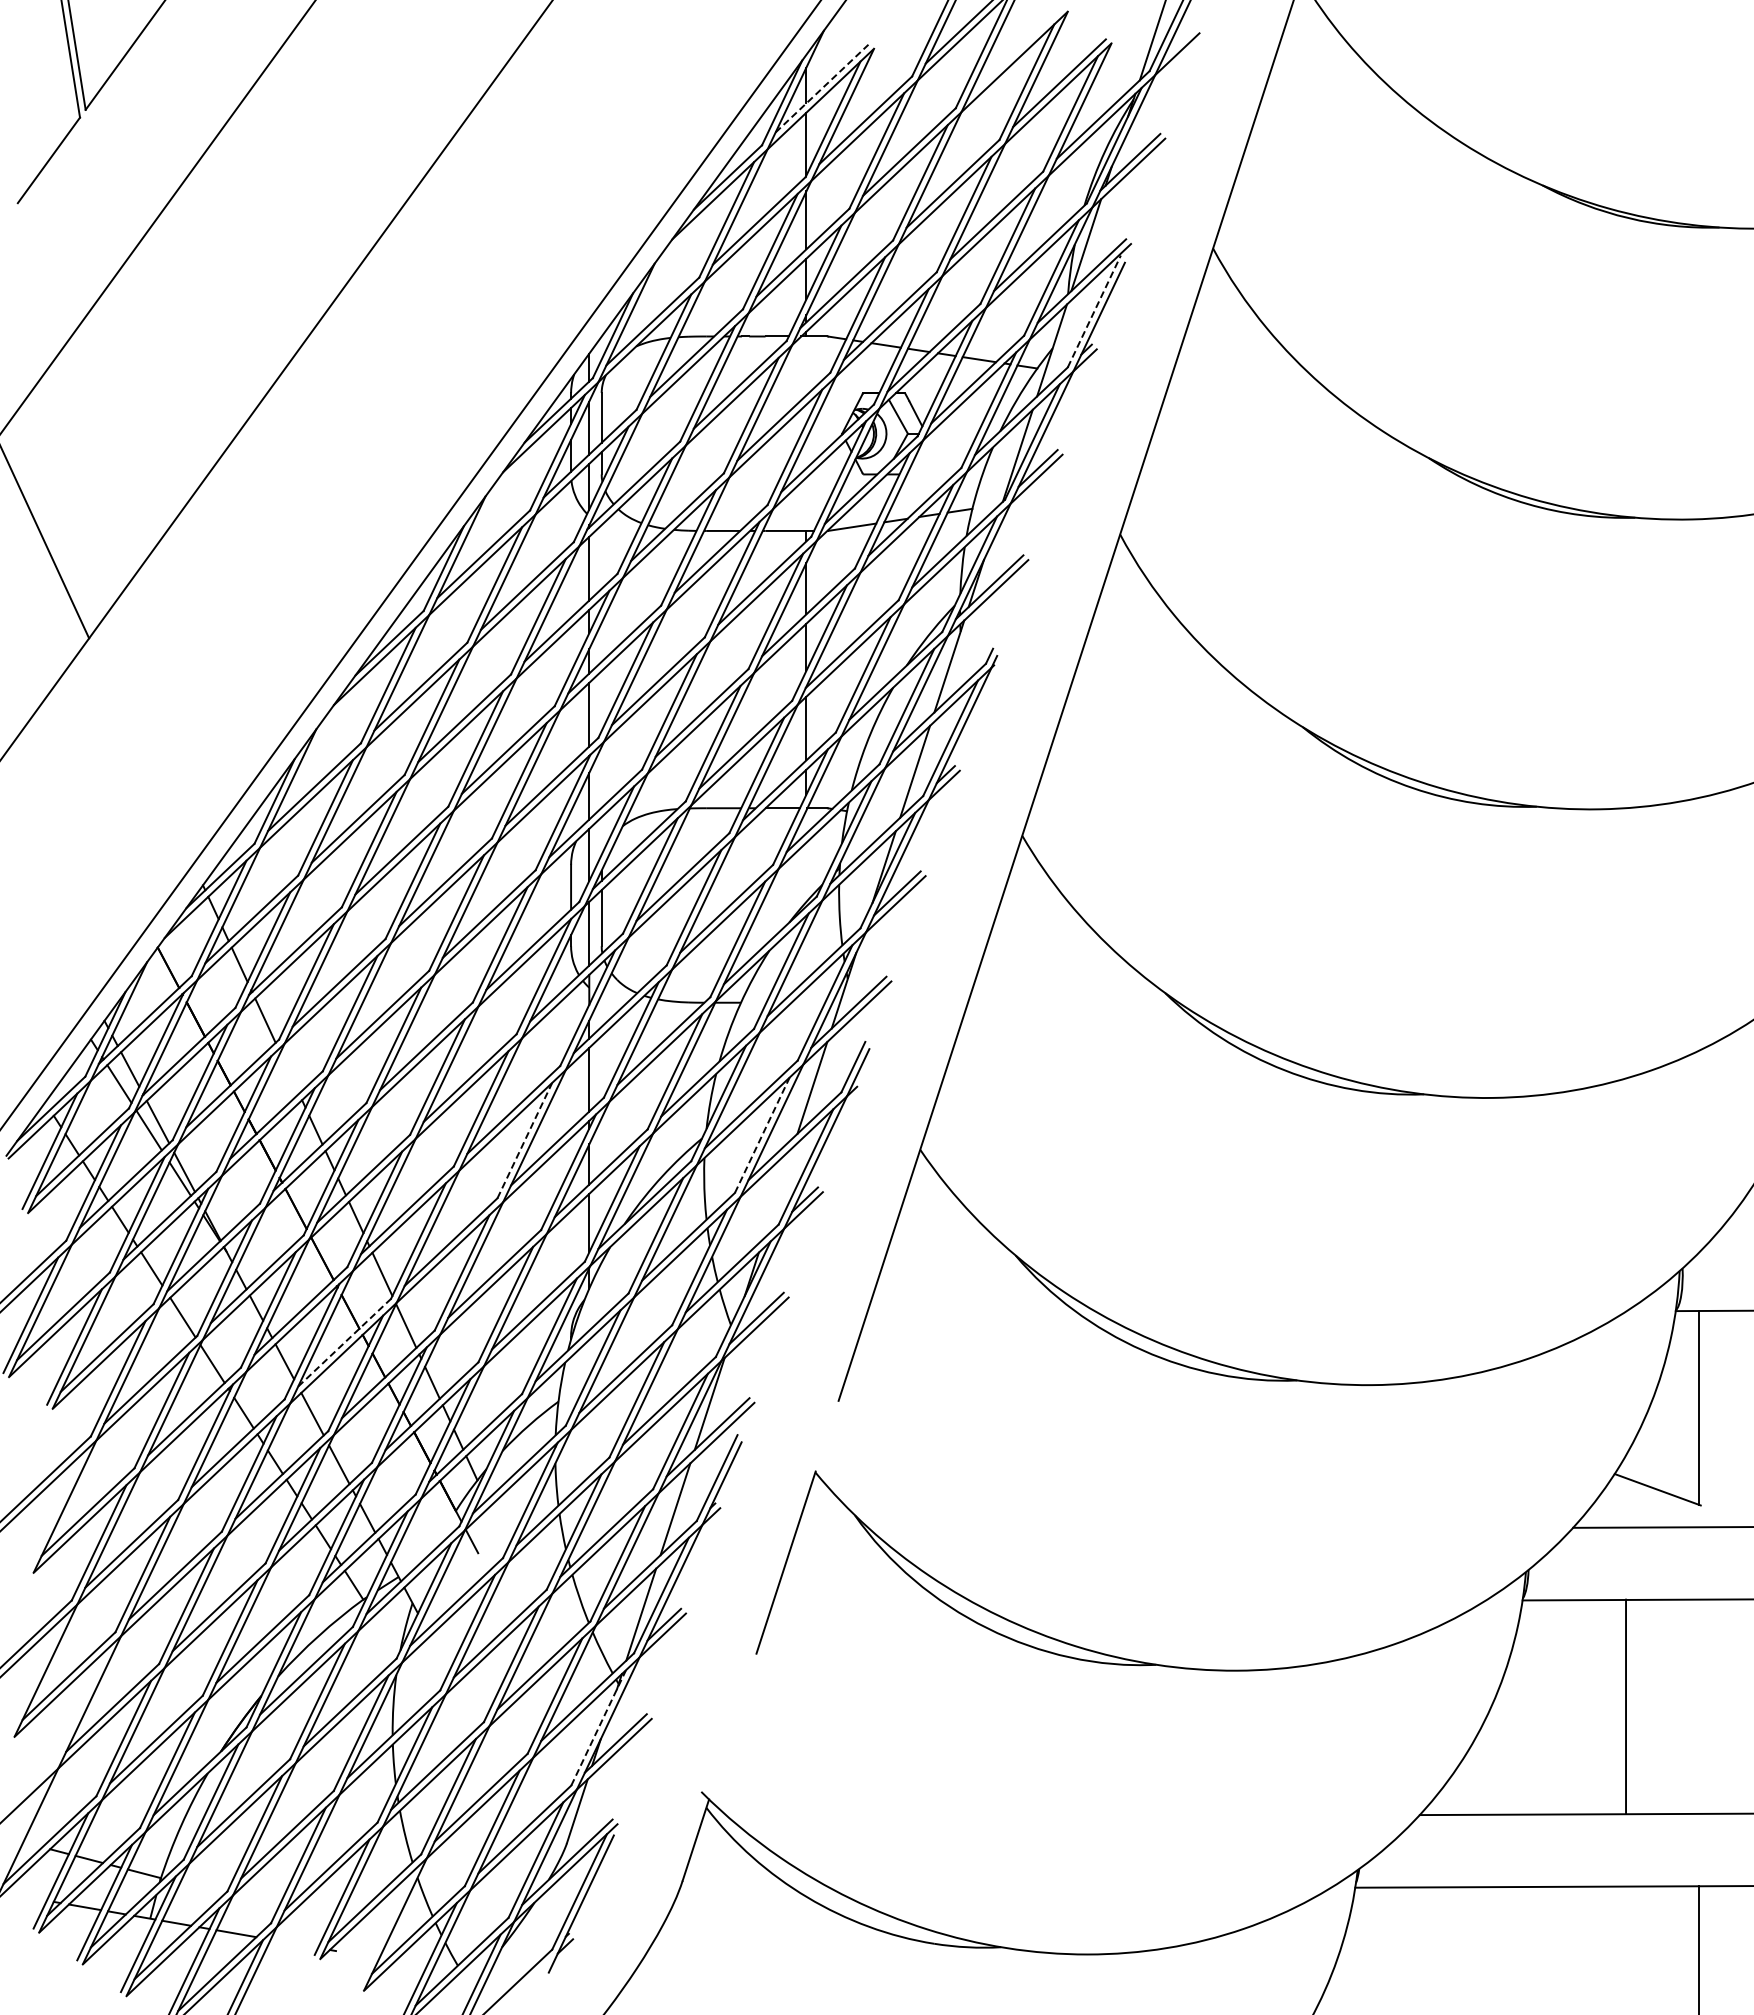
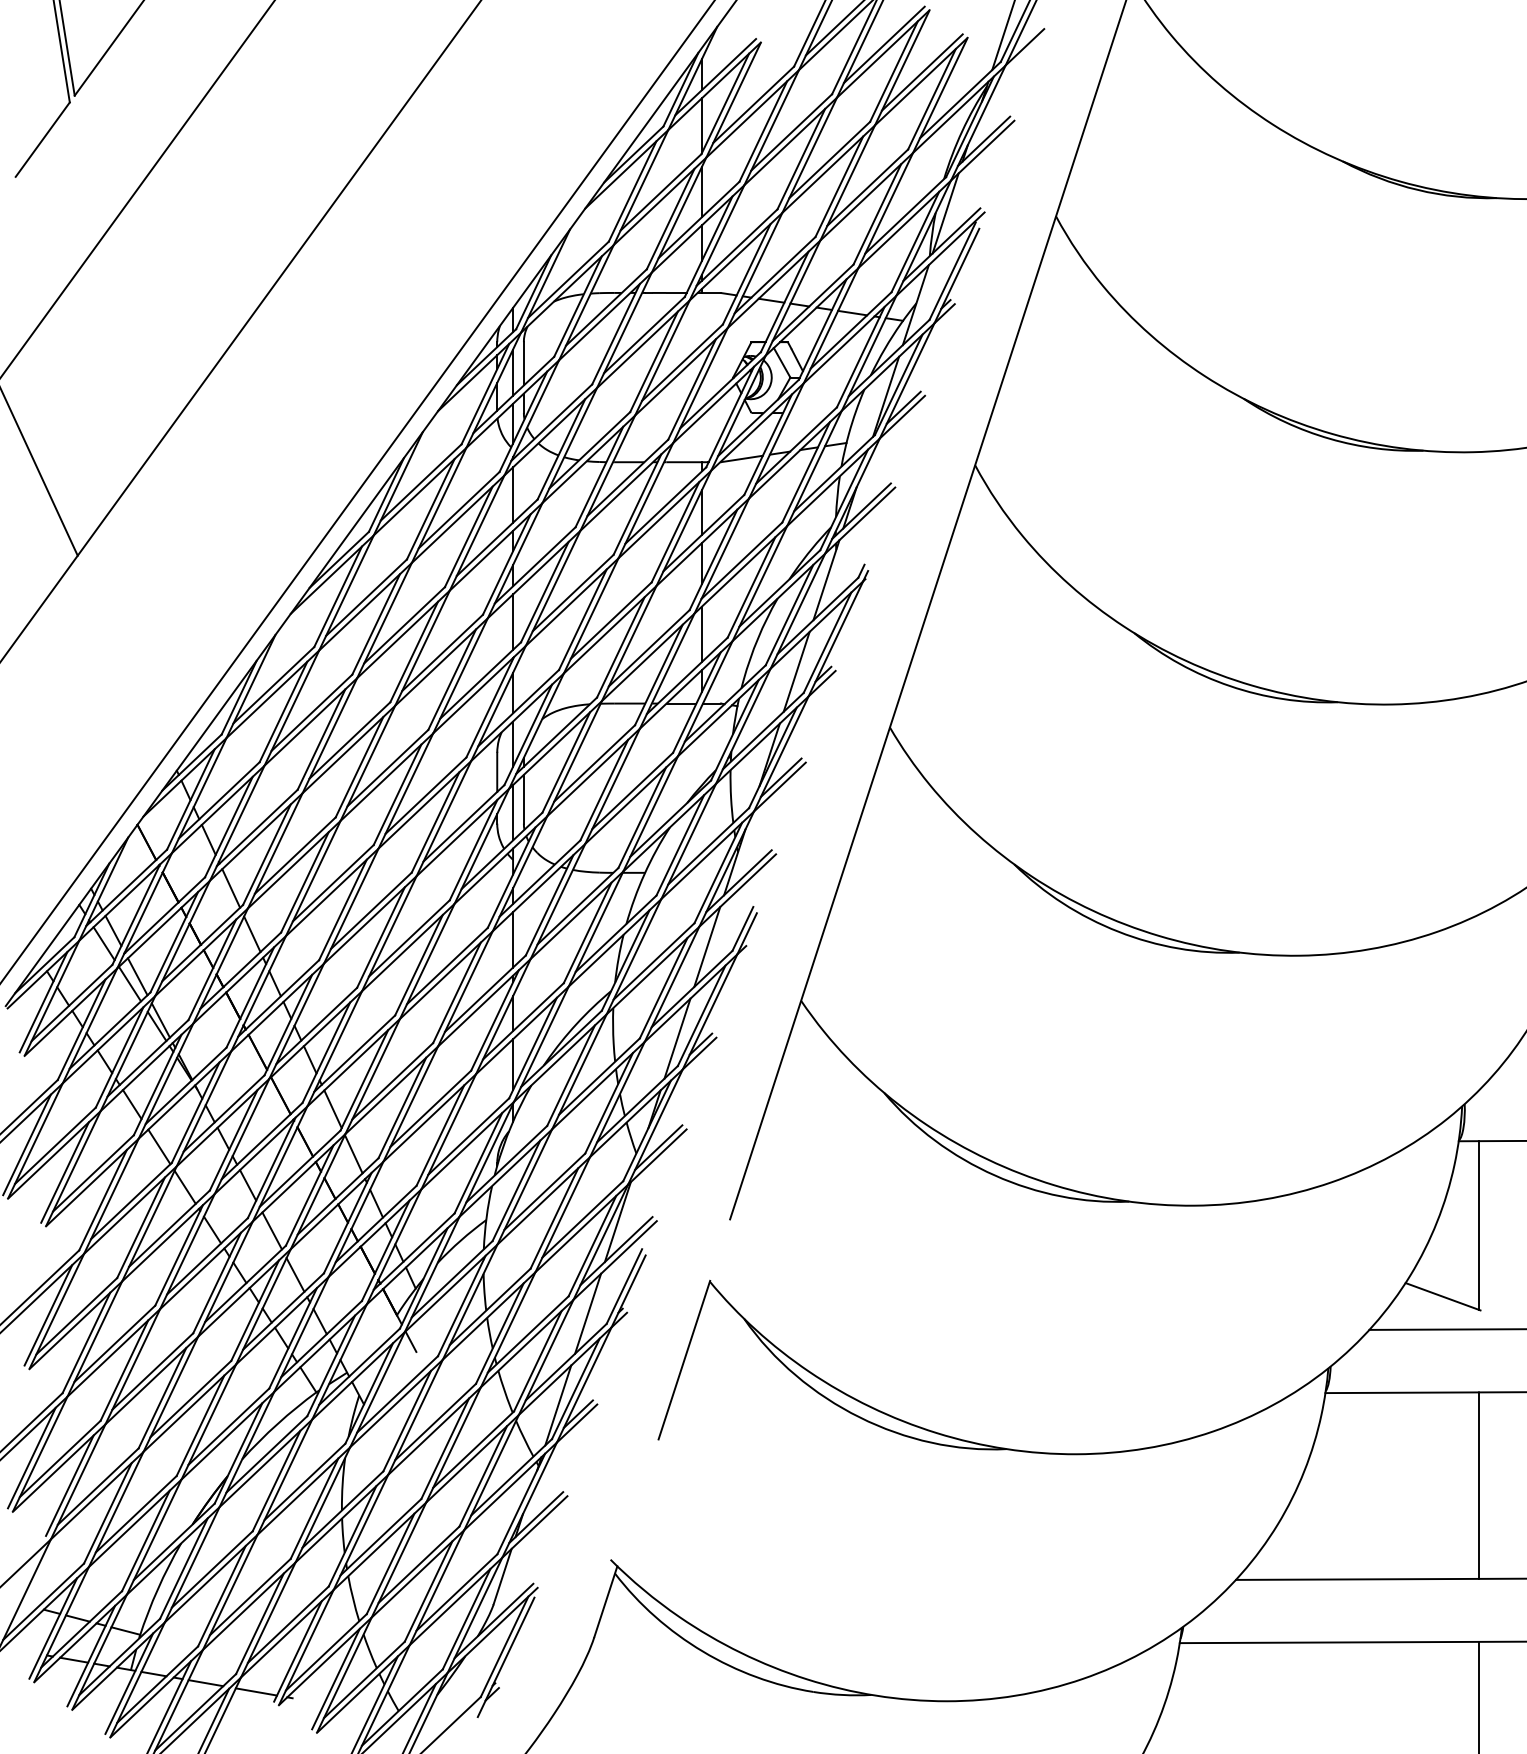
line: (1015, 51) -> (884, 44), added
line: (822, 88) -> (716, 77), dashed -> solid
line: (1094, 311) -> (952, 271), dashed -> solid
line: (289, 1072) -> (252, 933), added
line: (762, 1135) -> (663, 988), dashed -> solid
line: (524, 1140) -> (456, 992), dashed -> solid
line: (778, 1193) -> (677, 1038), added
line: (344, 1342) -> (300, 1168), dashed -> solid
line: (55, 1510) -> (48, 1314), added
line: (36, 1674) -> (31, 1457), added
line: (79, 1706) -> (69, 1485), added
line: (1626, 1706) -> (1479, 1485), moved
line: (598, 1727) -> (521, 1503), dashed -> solid
line: (385, 1928) -> (335, 1678), added
line: (294, 1943) -> (256, 1691), added

